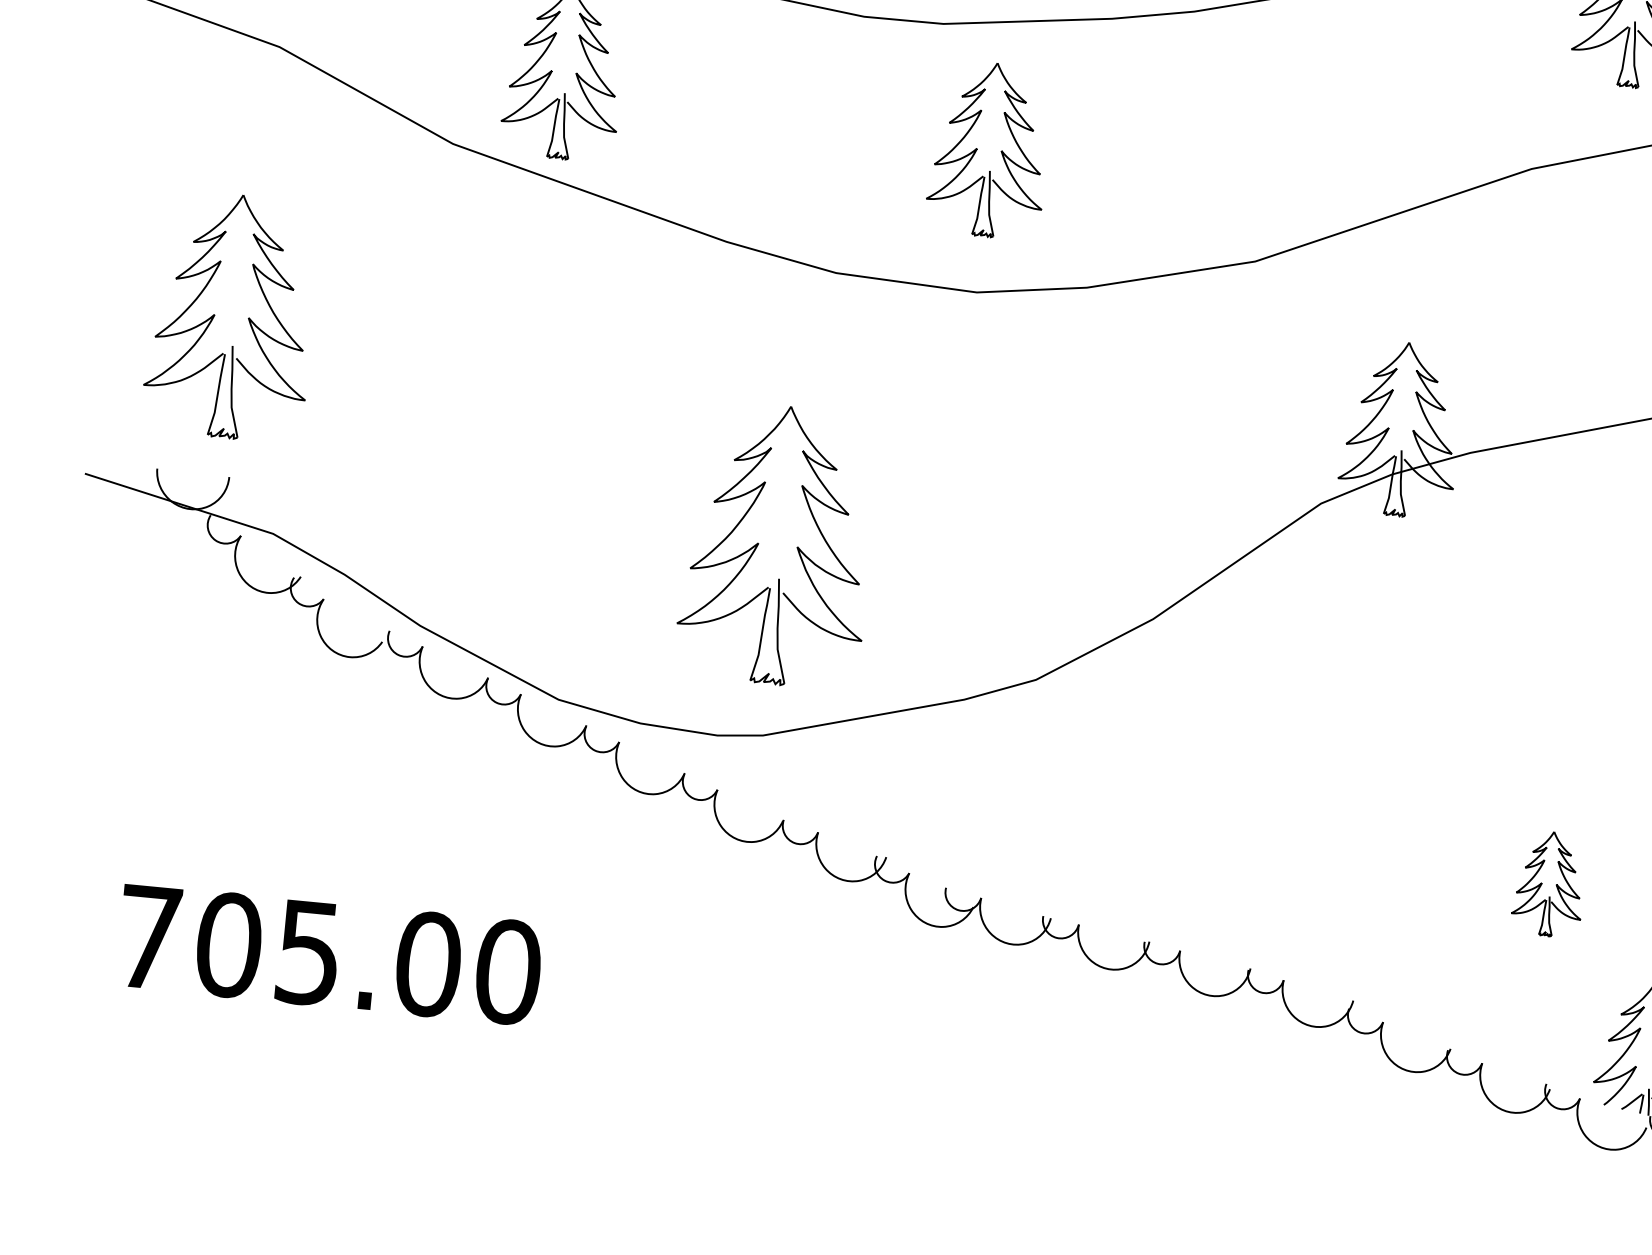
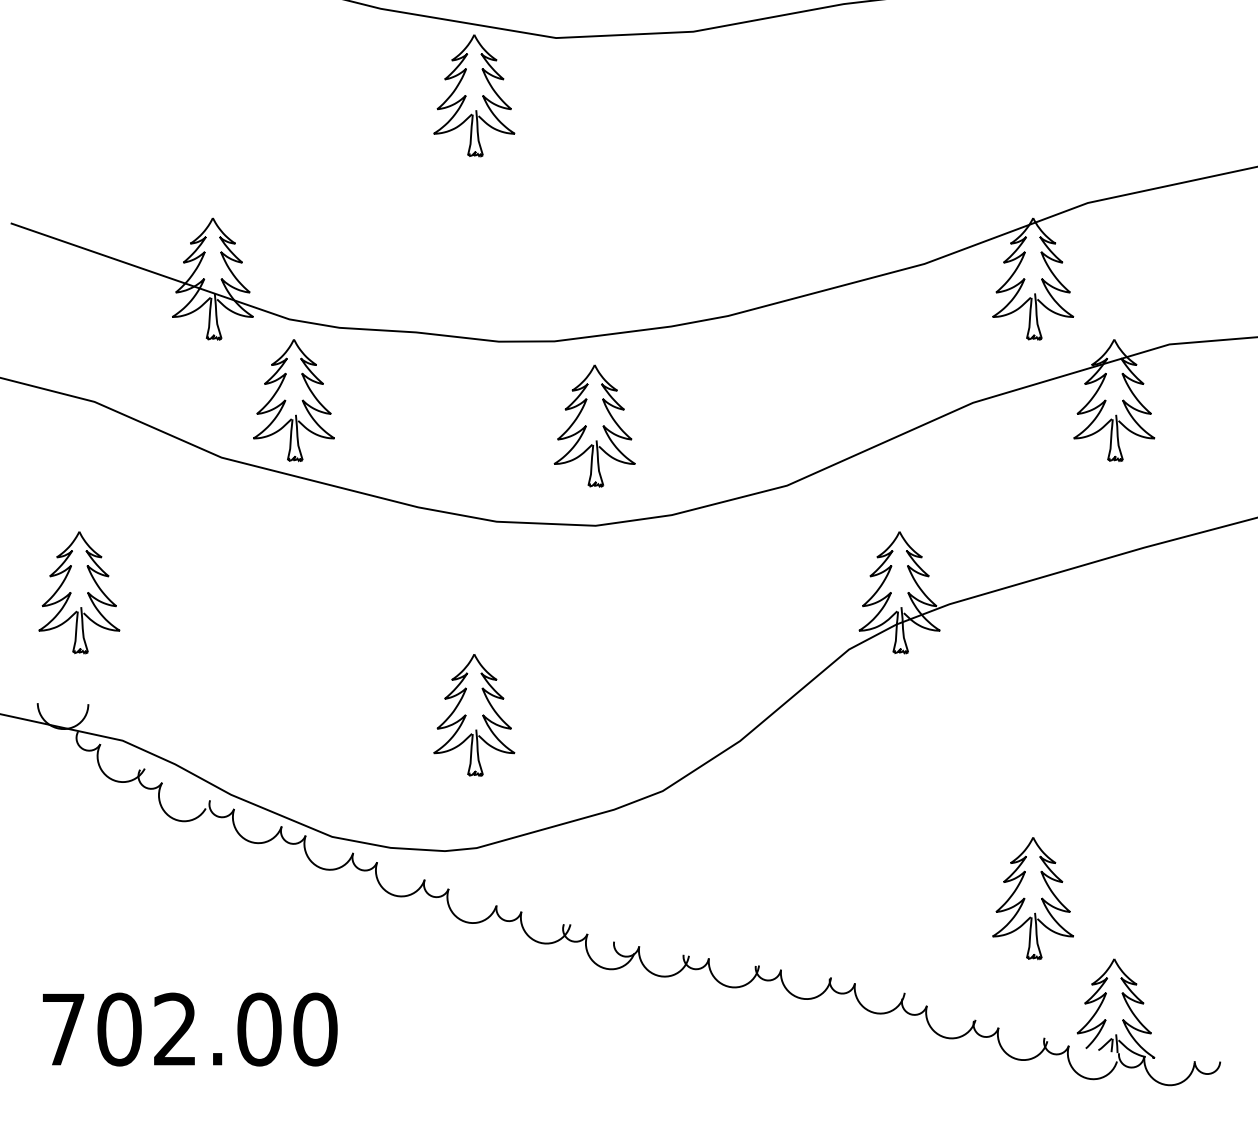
part: (231, 316) -> (79, 592), size x0.71
part: (778, 546) -> (474, 715), size x0.62
part: (1548, 883) -> (1032, 898), size x1.67
text: (307, 952) -> (174, 1029), 705.00 -> 702.00

